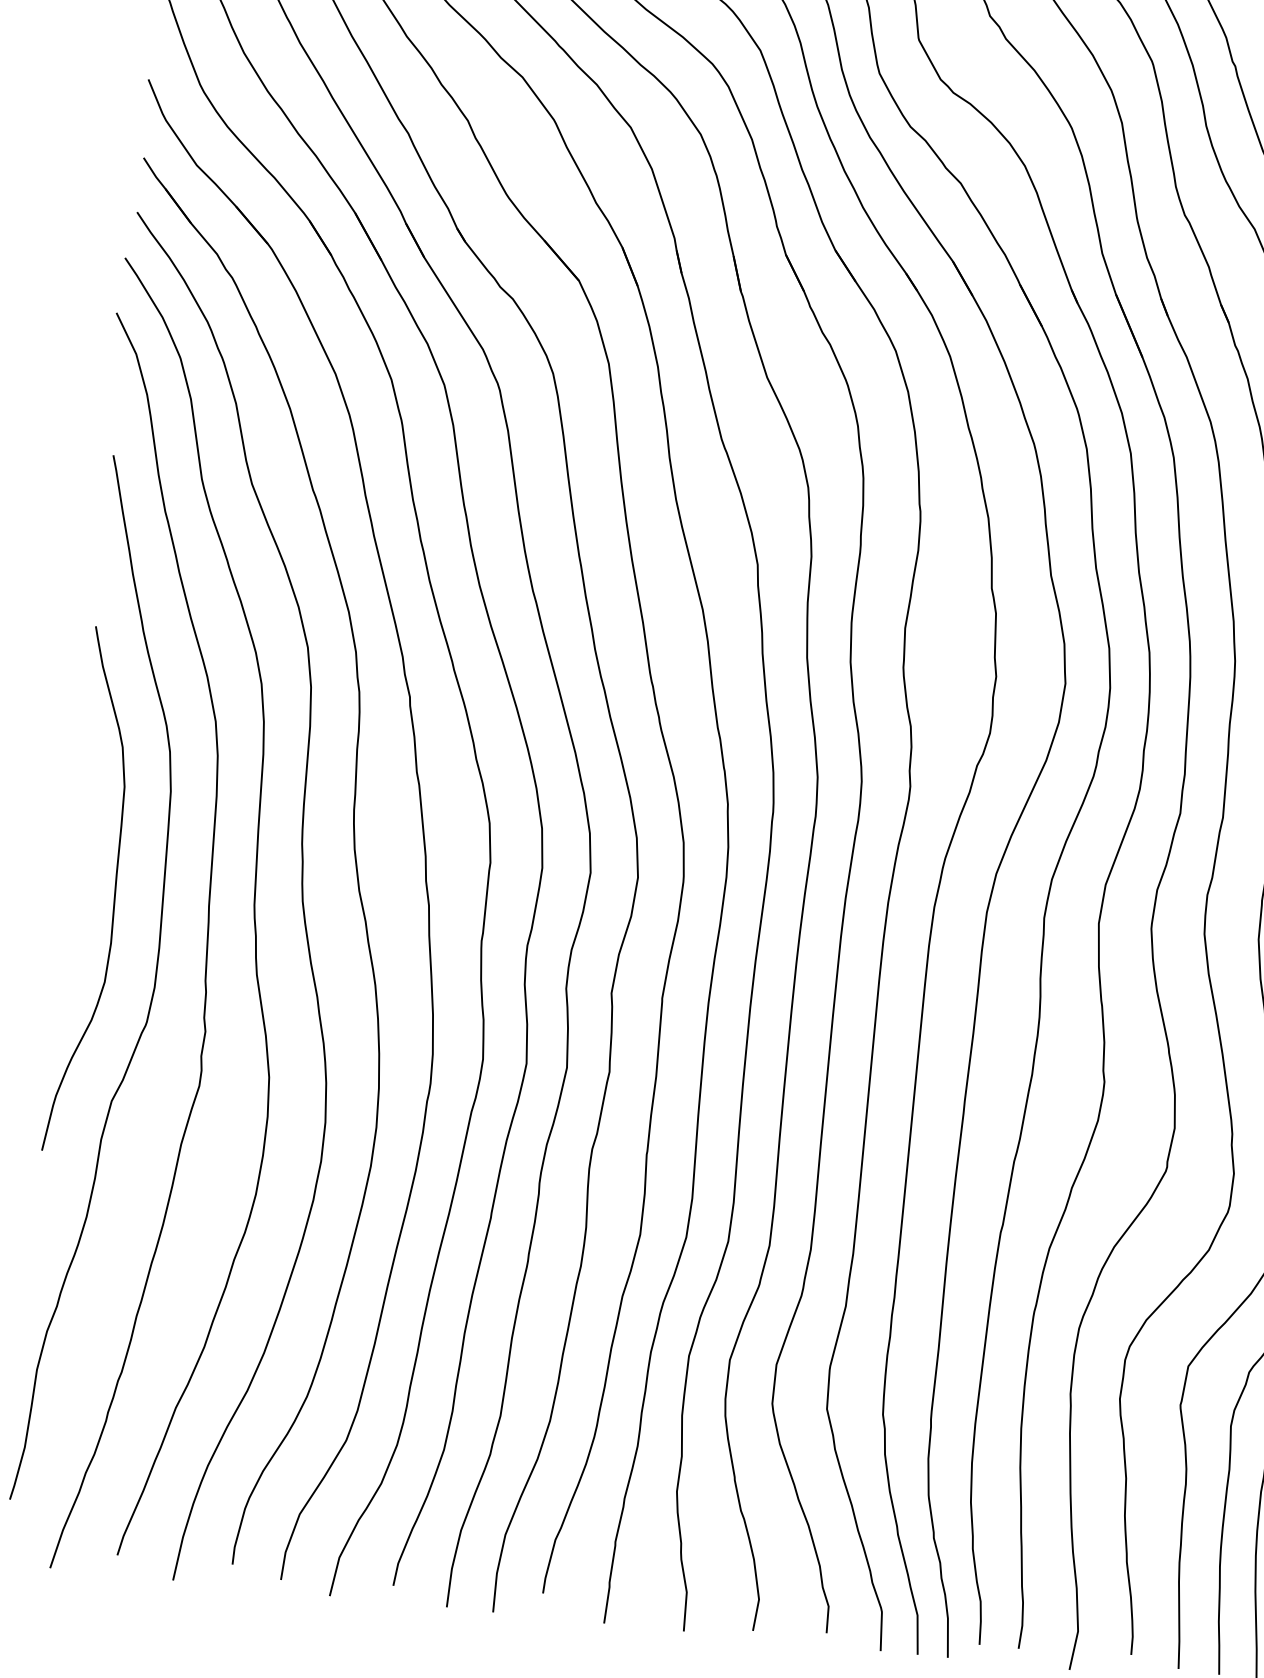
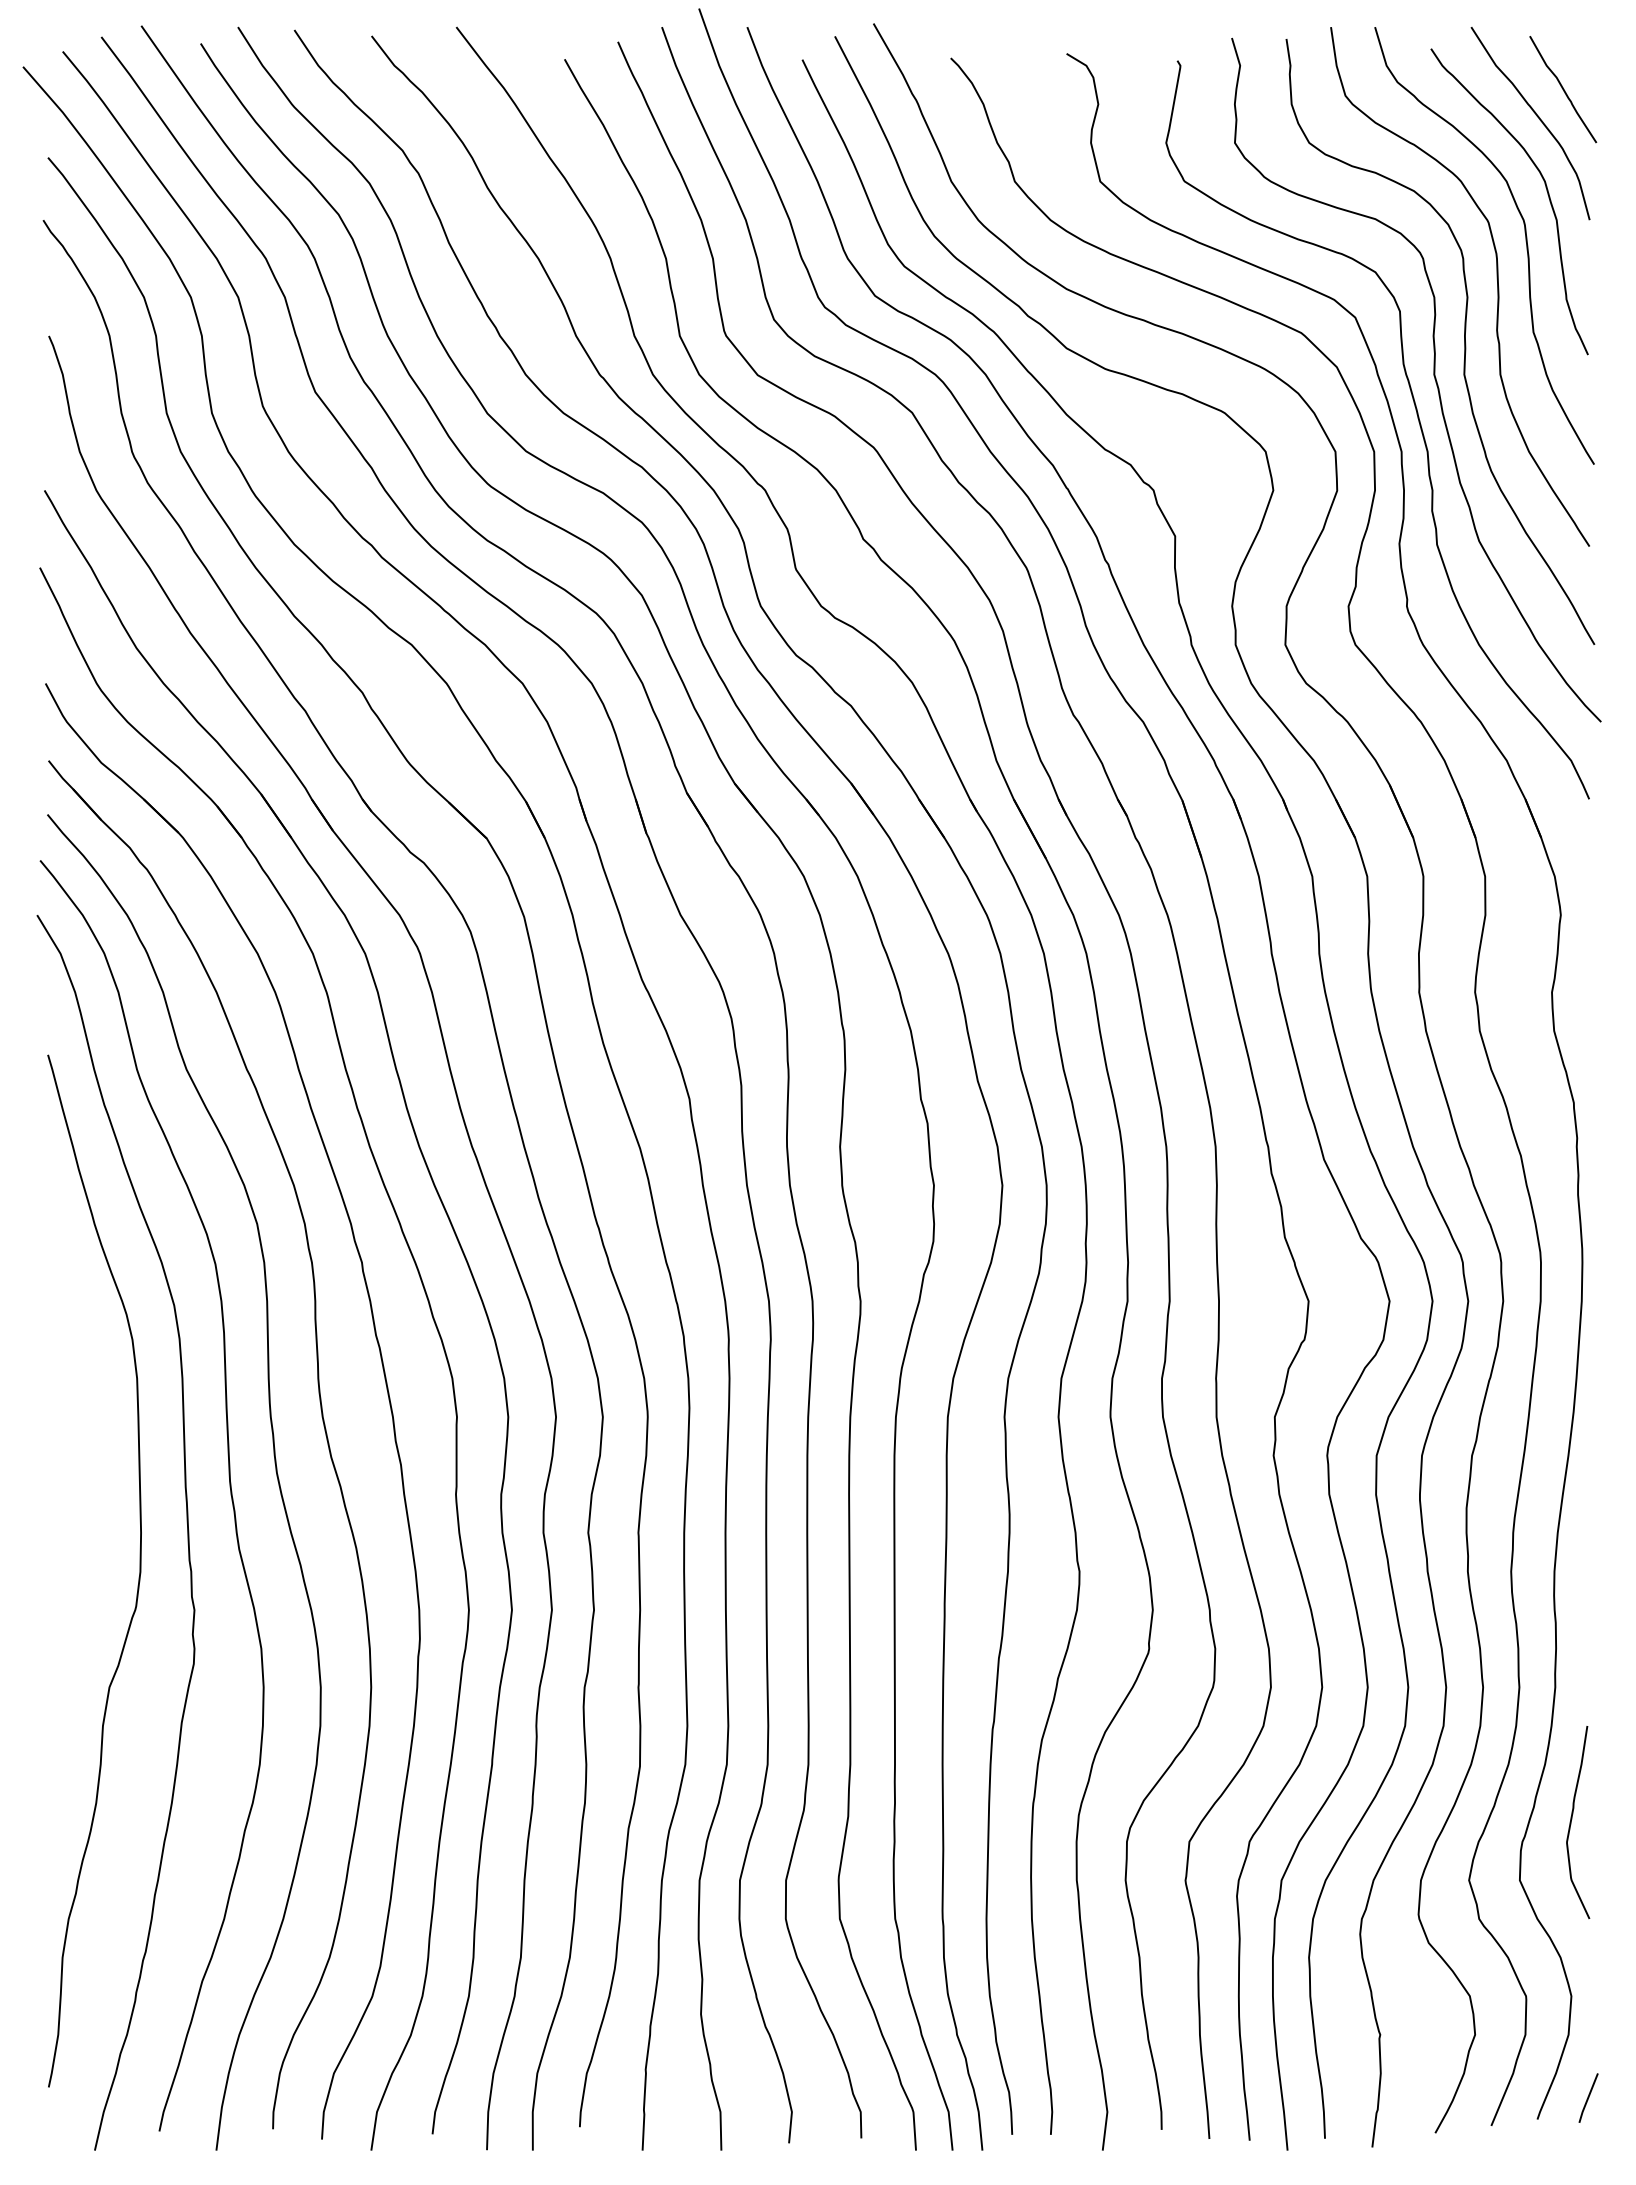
curve: (114, 893) -> (91, 1483), removed

